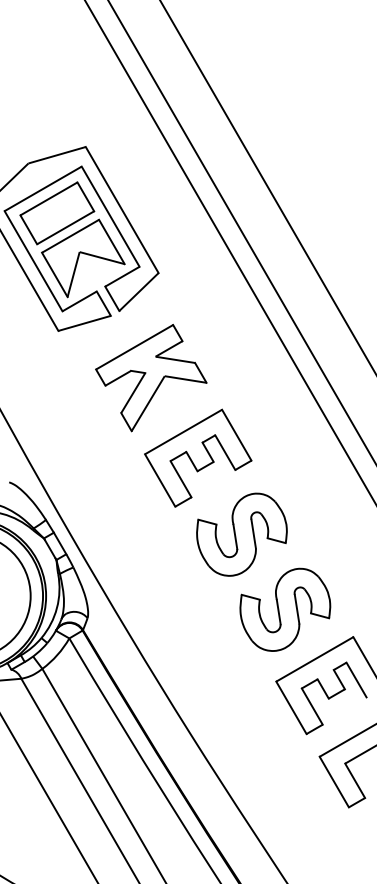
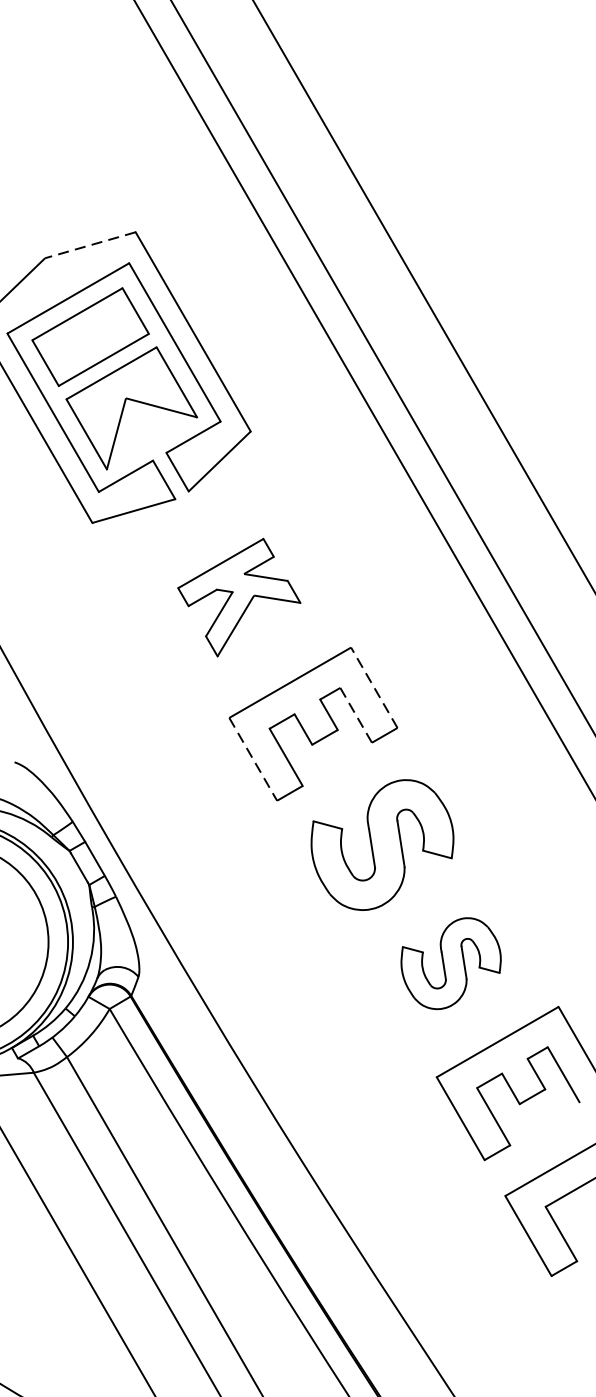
line: (56, 155) -> (89, 245), solid -> dashed
part: (151, 378) -> (239, 598), size x0.7
line: (236, 434) -> (373, 686), solid -> dashed
line: (225, 453) -> (356, 716), solid -> dashed
line: (160, 480) -> (253, 759), solid -> dashed
part: (285, 609) -> (451, 963), size x0.7

